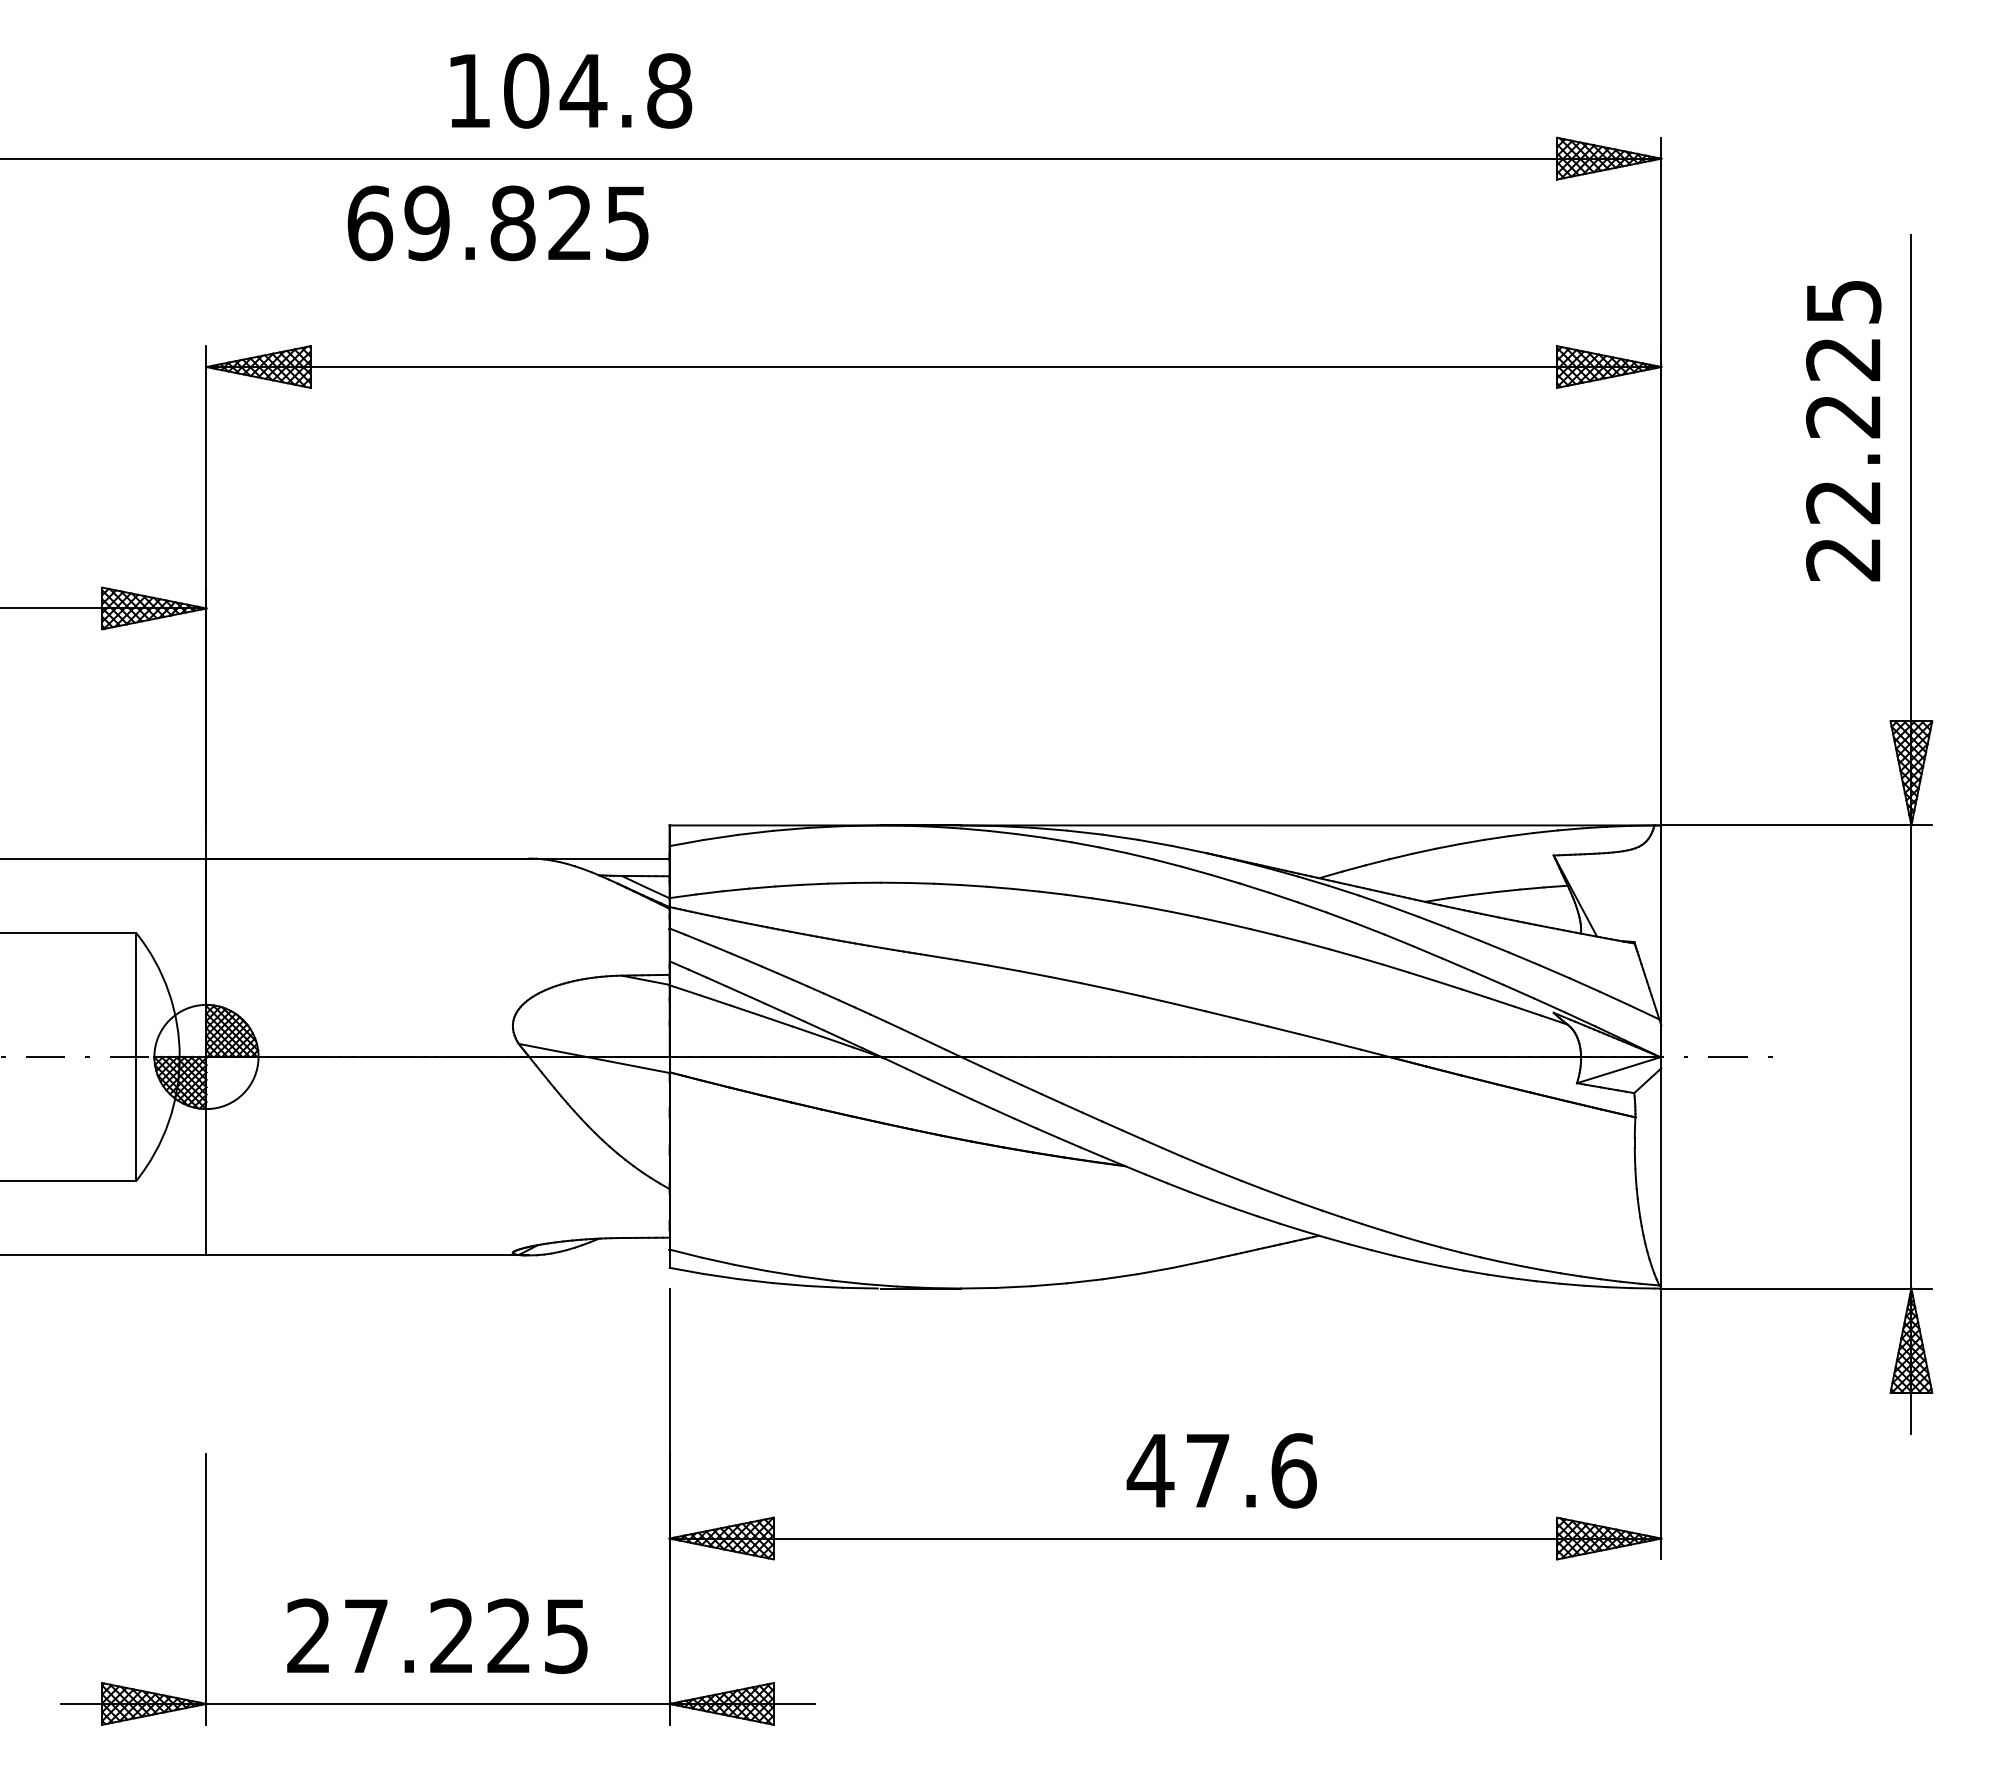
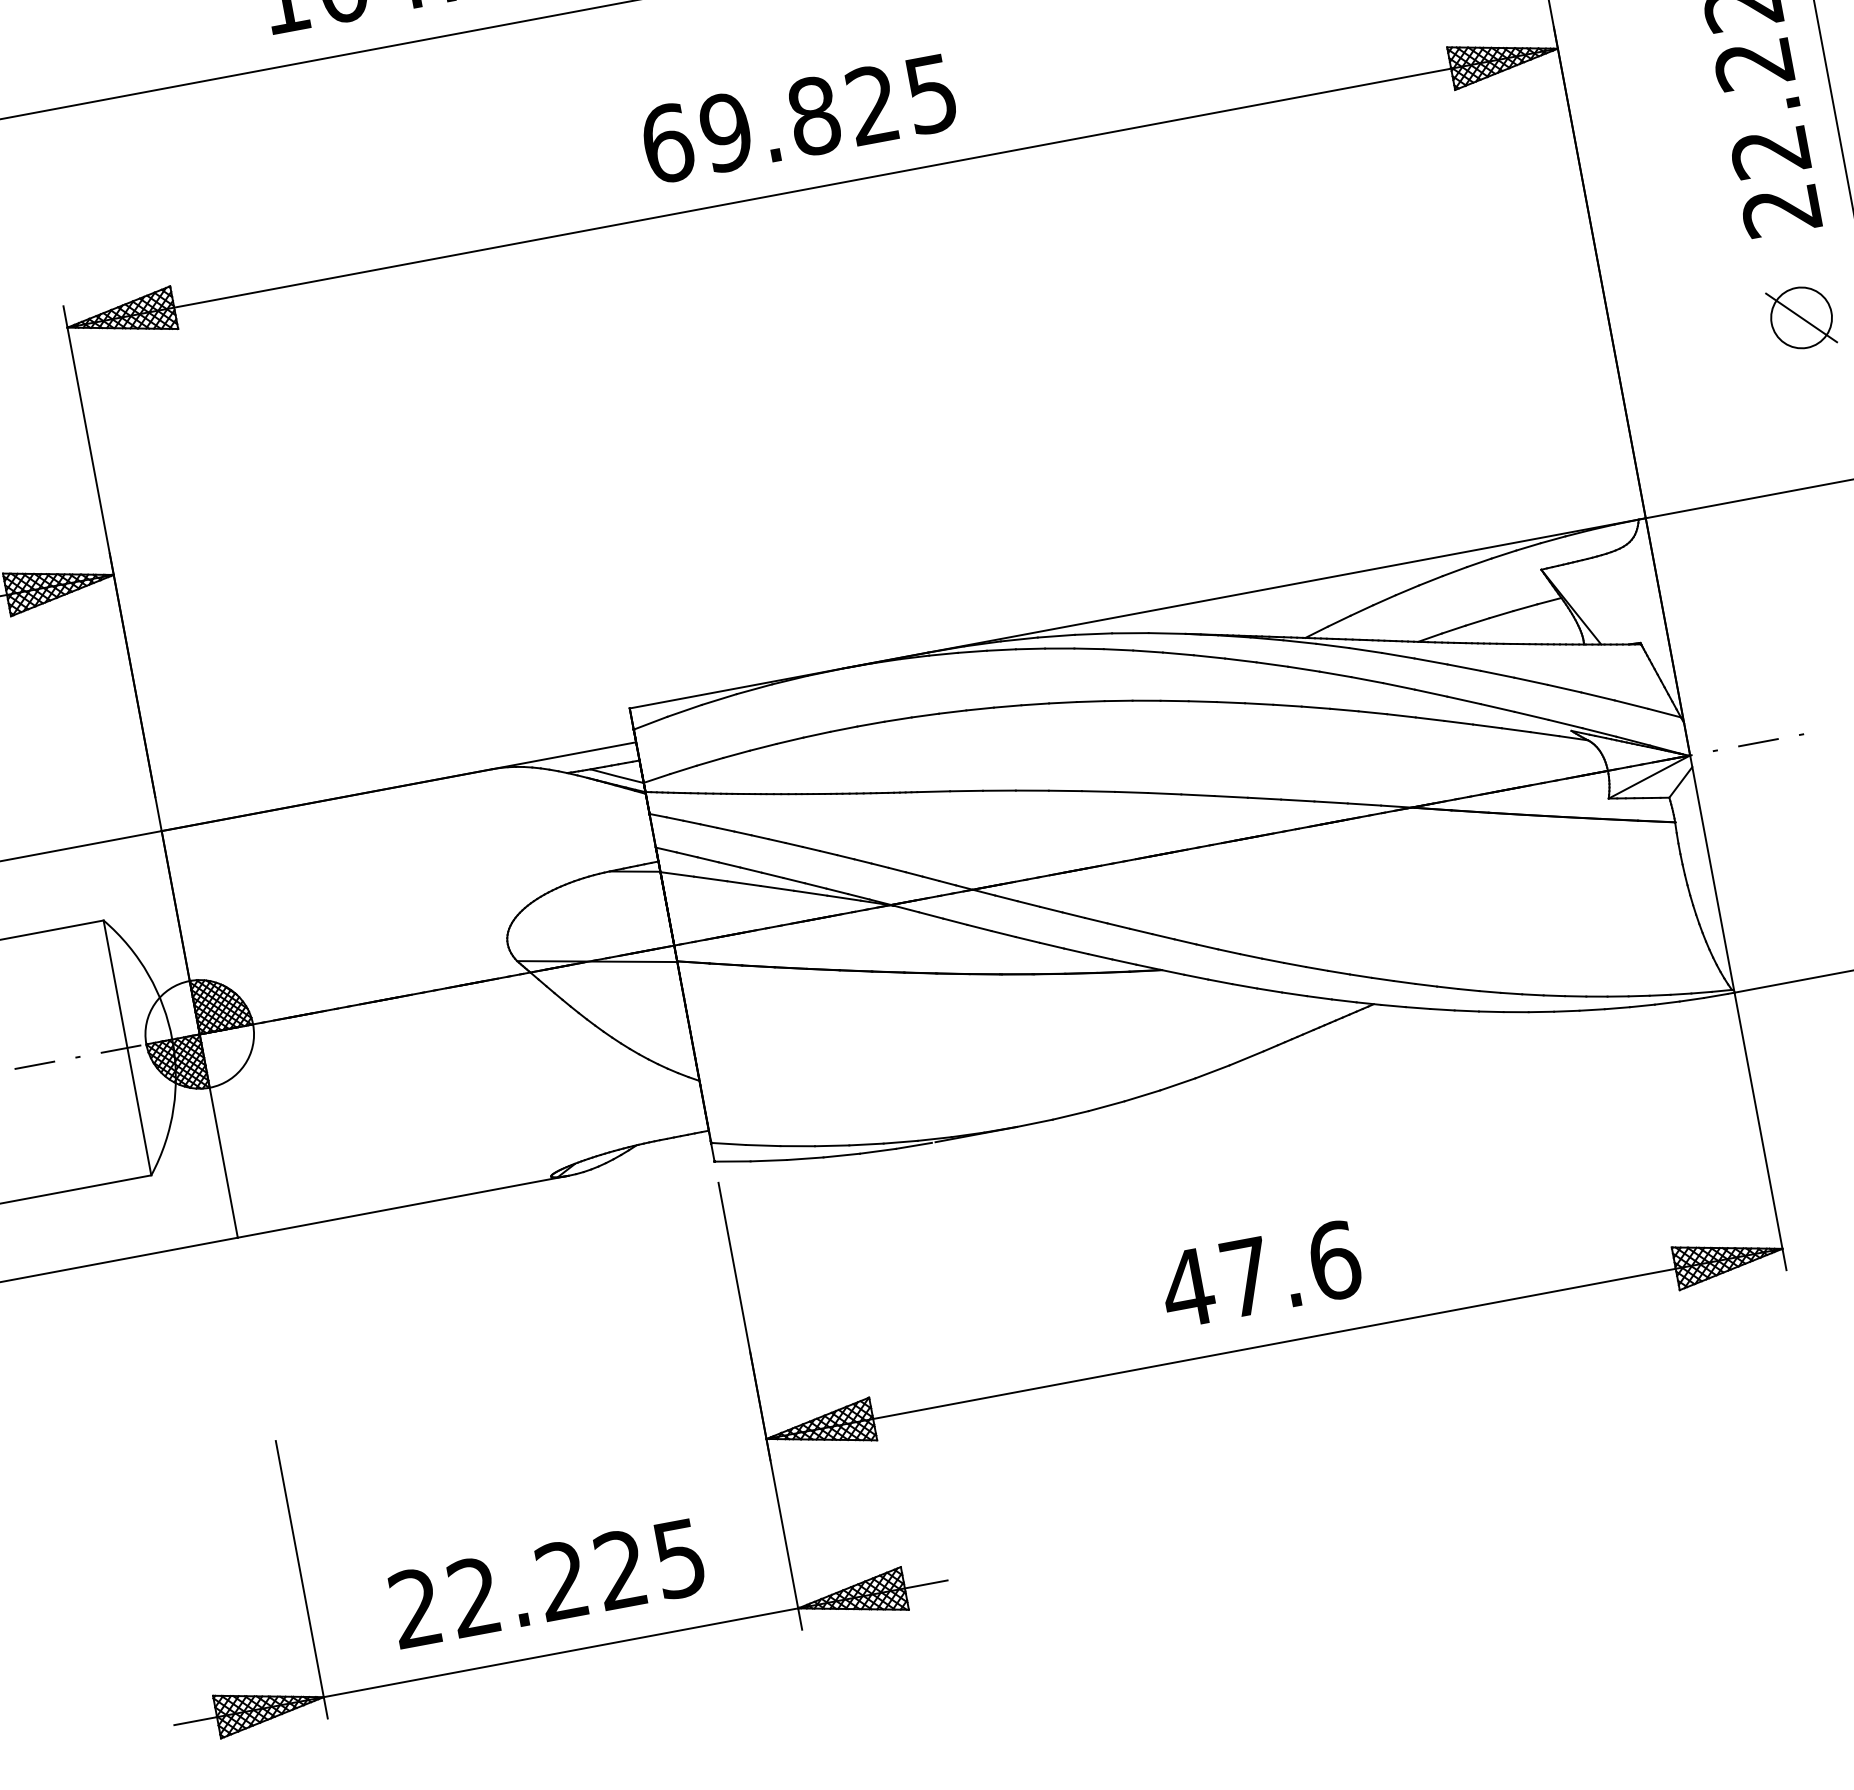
text: (497, 223) -> (798, 119), moved
part: (1843, 663) -> (1801, 317), added
text: (1221, 1470) -> (1260, 1274), moved
text: (365, 1635) -> (473, 1596), 27.225 -> 22.225

